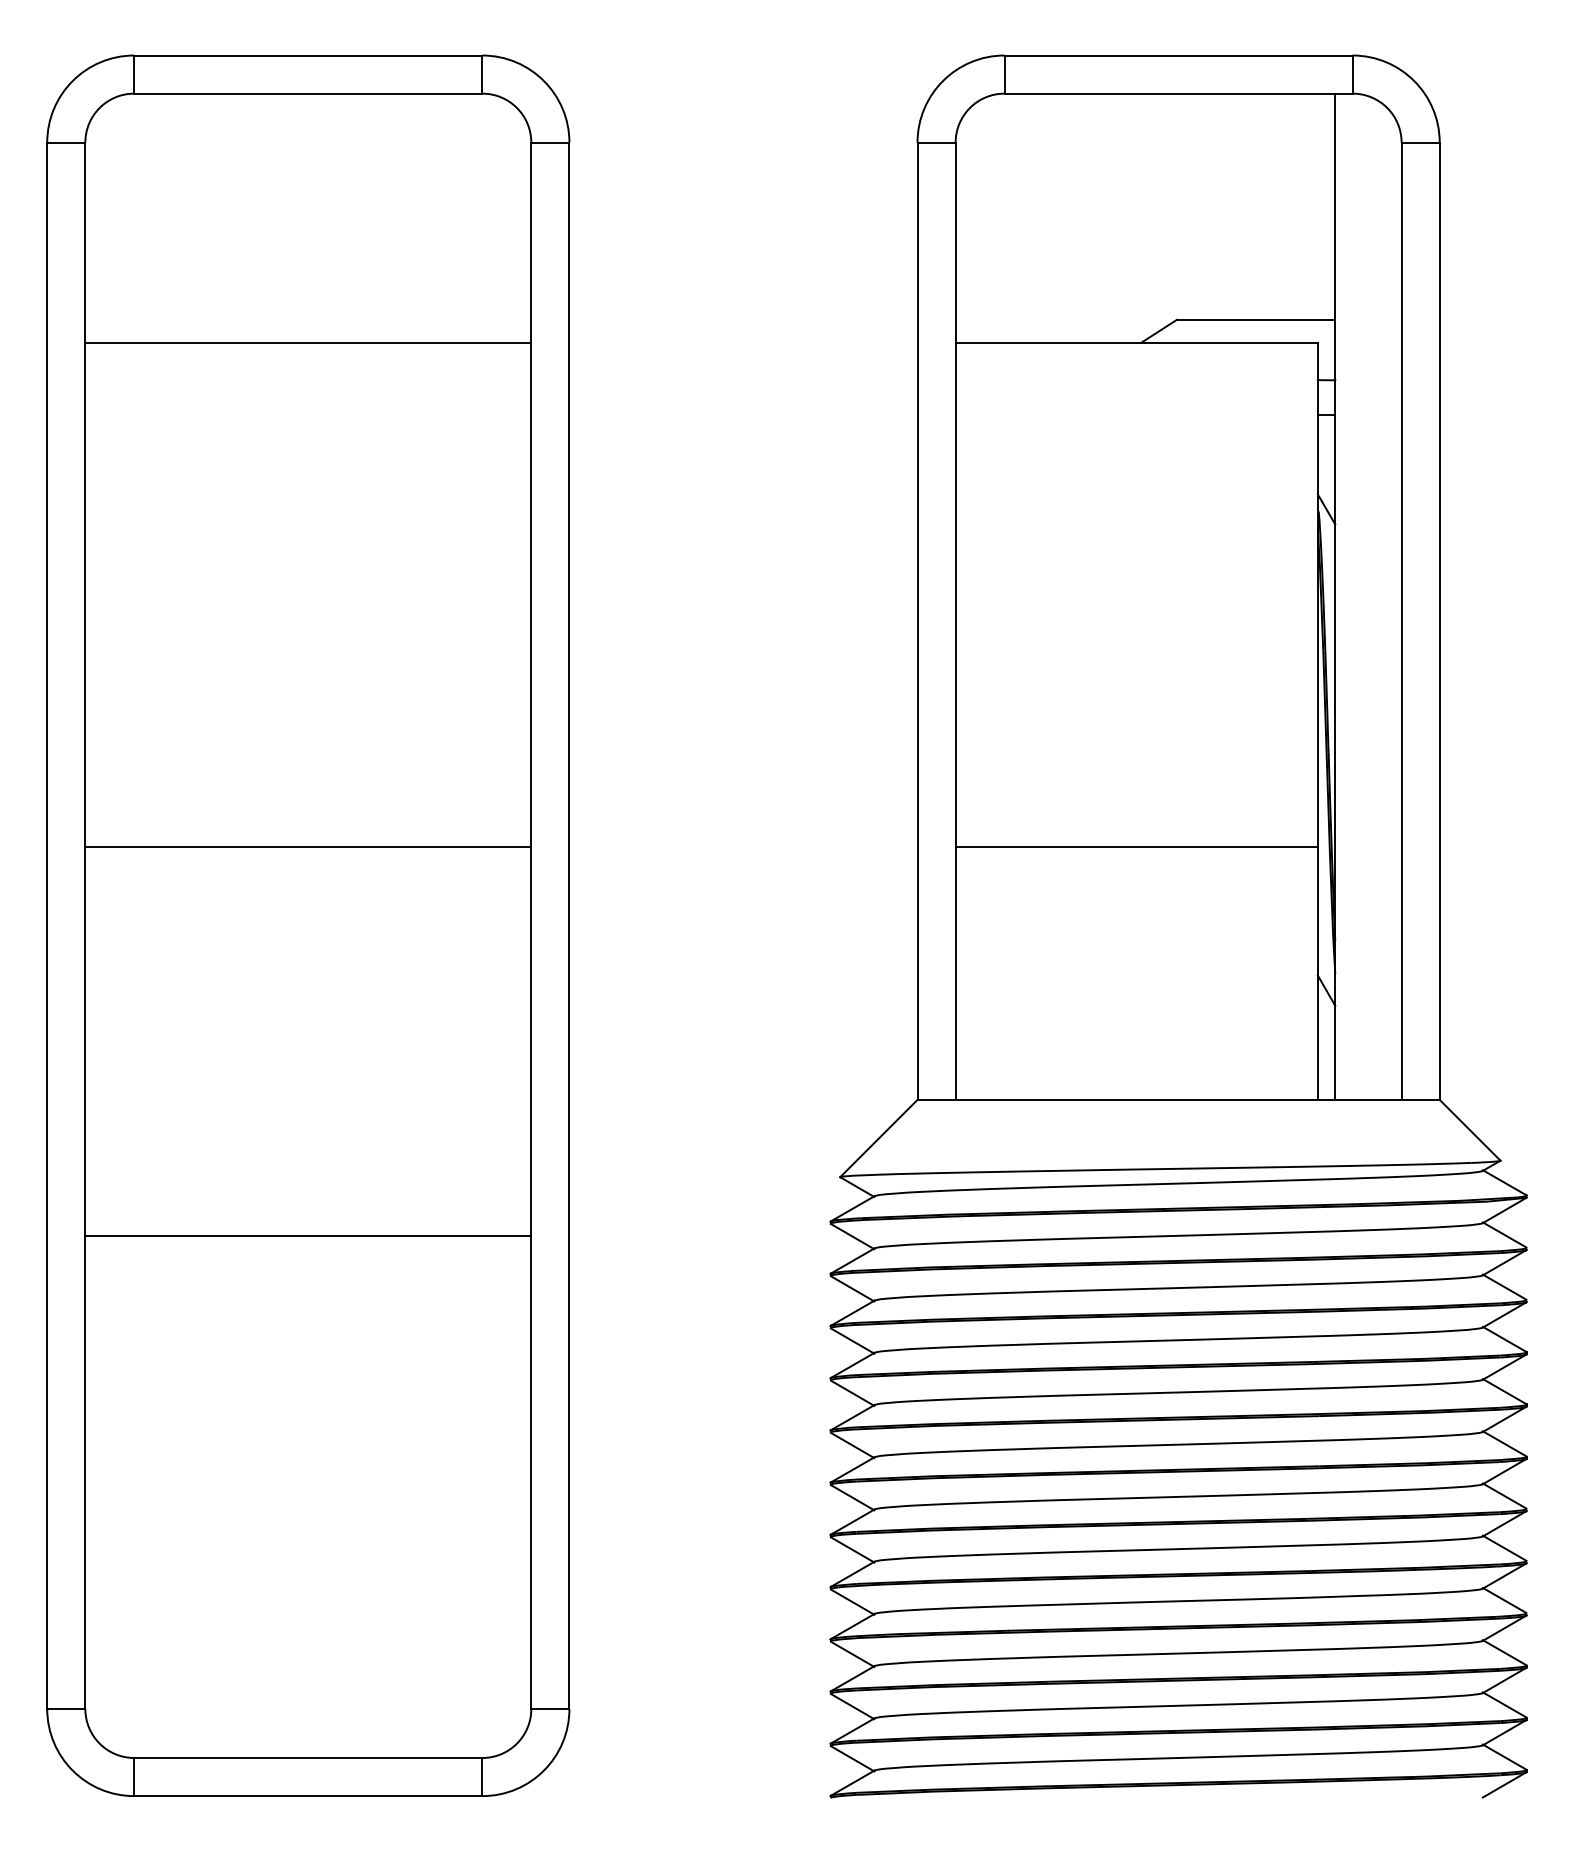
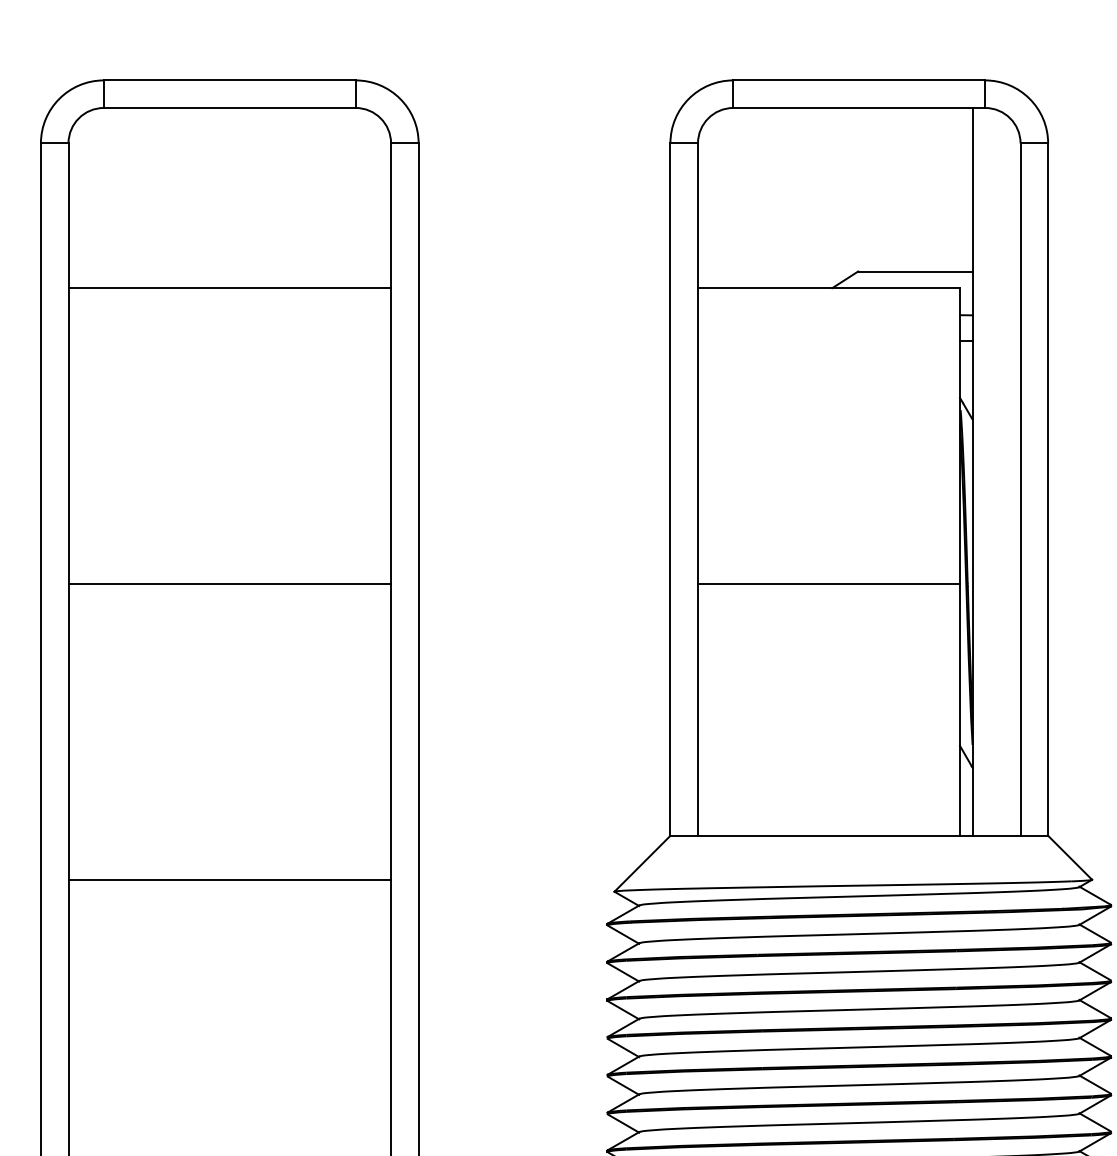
line: (308, 846) -> (229, 583), moved
line: (1136, 846) -> (828, 583), moved
line: (308, 1235) -> (229, 879), moved

